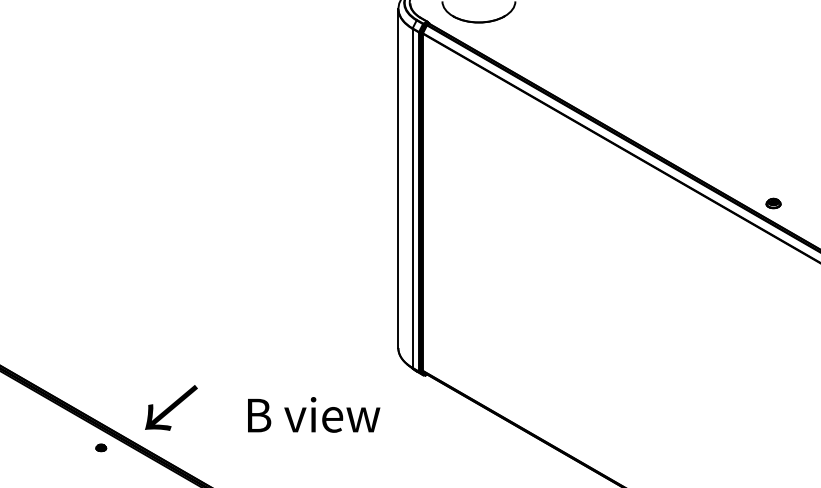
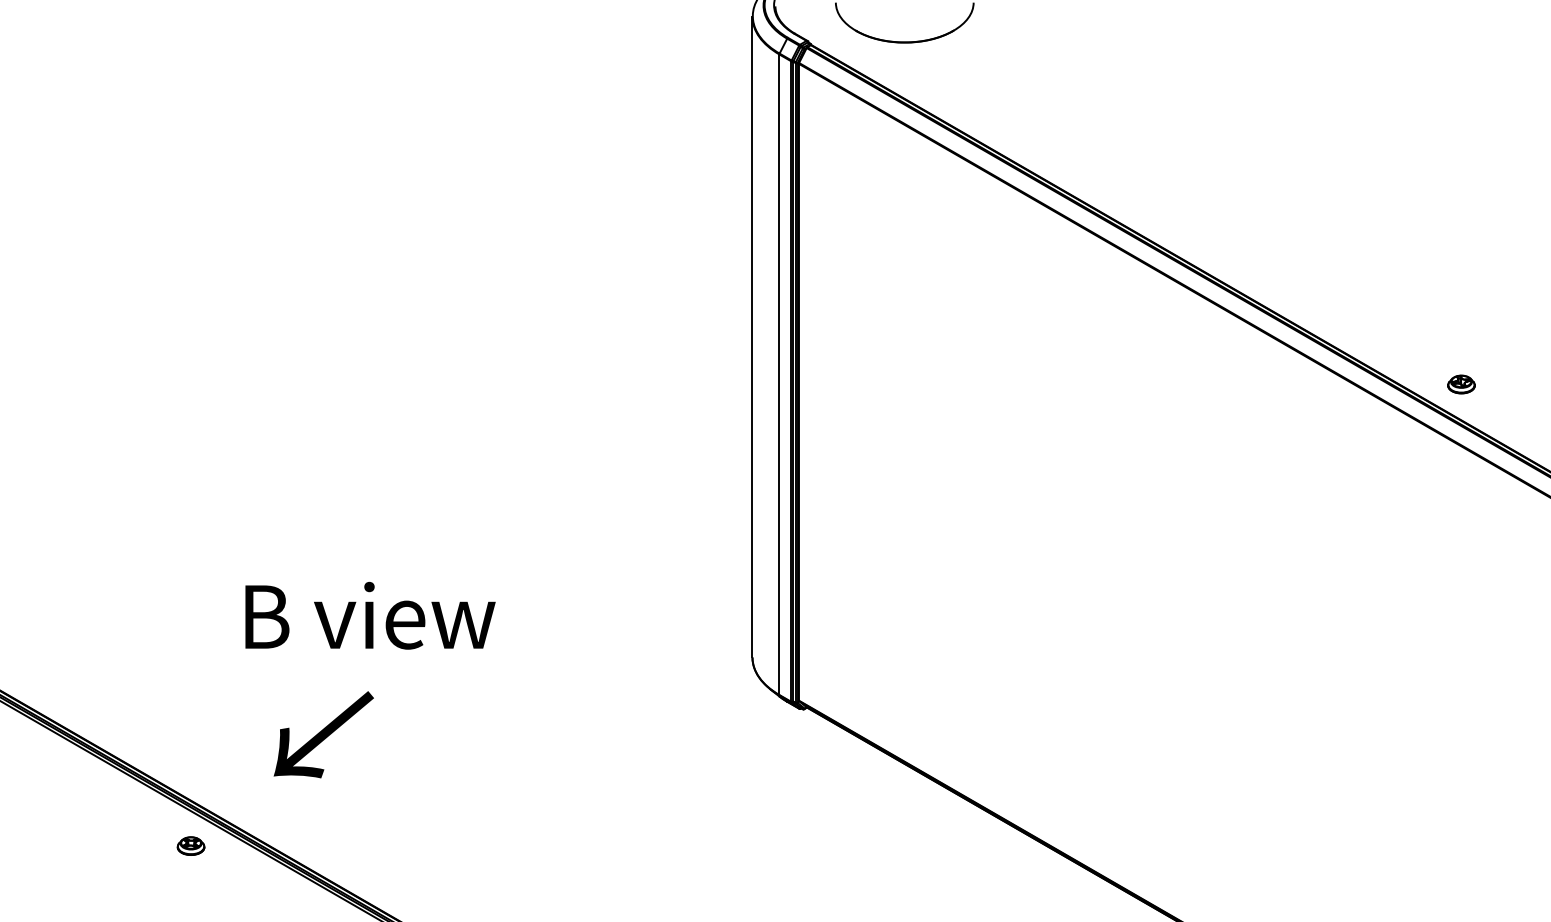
text: (171, 407) -> (323, 734), moved
text: (314, 414) -> (371, 614), moved
part: (101, 447) -> (191, 845), size x1.43

